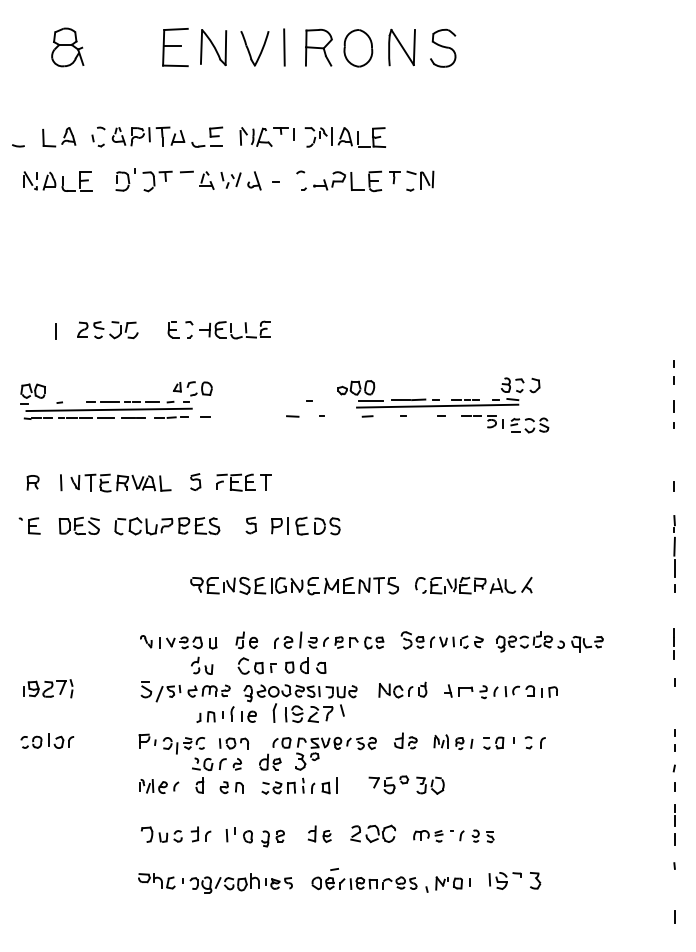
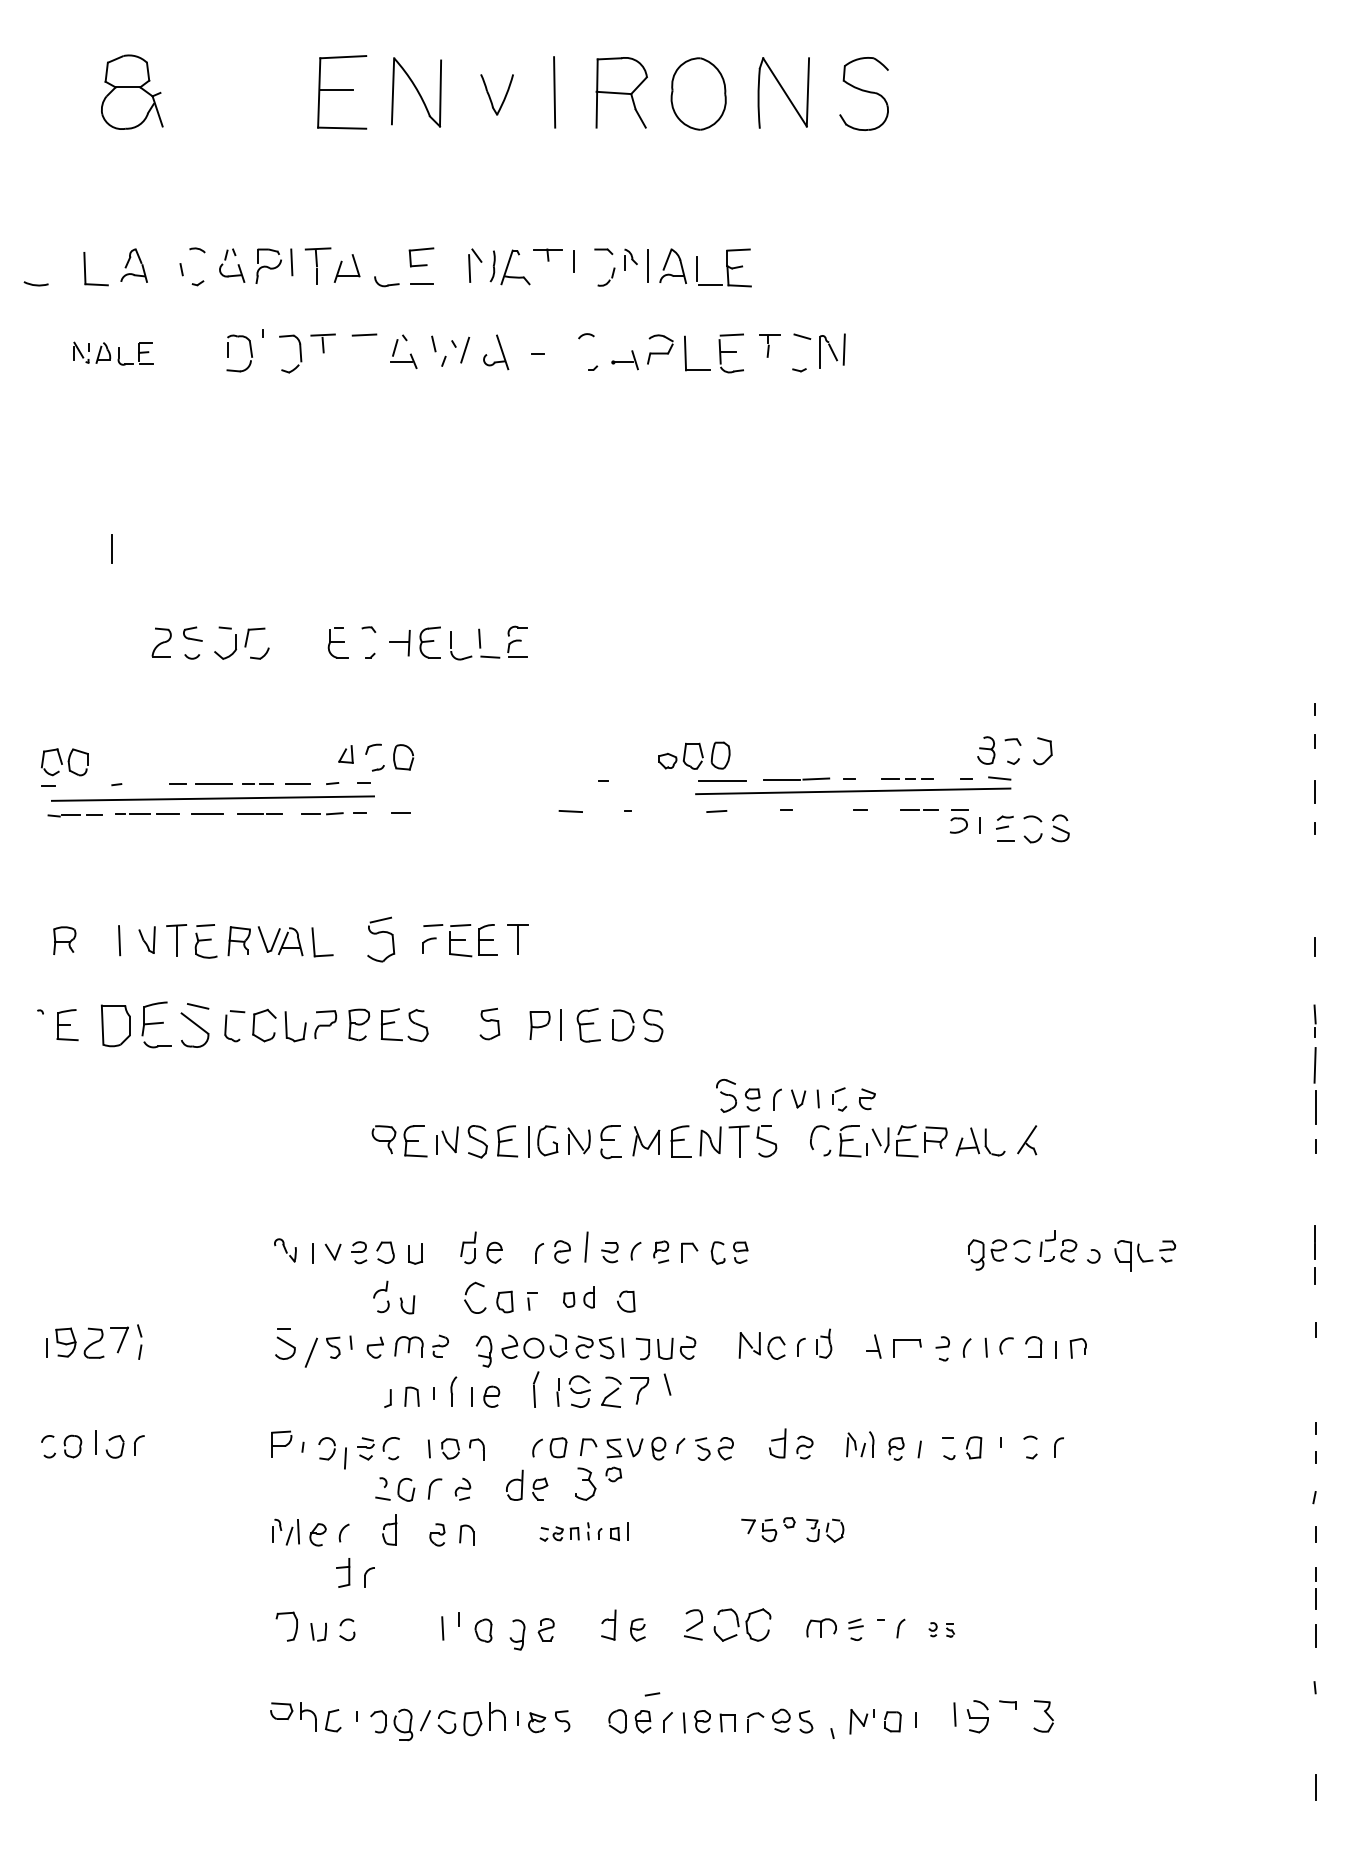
part: (254, 48) -> (496, 94), size x0.6
part: (57, 181) -> (112, 353), size x0.6
line: (55, 331) -> (110, 548), moved
part: (195, 481) -> (381, 938), size x1.4
part: (78, 525) -> (153, 1023), size x1.4
part: (441, 640) -> (794, 1096), moved
part: (296, 665) -> (578, 1296), size x0.7
part: (406, 784) -> (792, 1528), size x0.7
part: (299, 785) -> (583, 1530), size x0.6
part: (200, 834) -> (353, 1573), moved
part: (482, 836) -> (940, 1630), size x0.6

